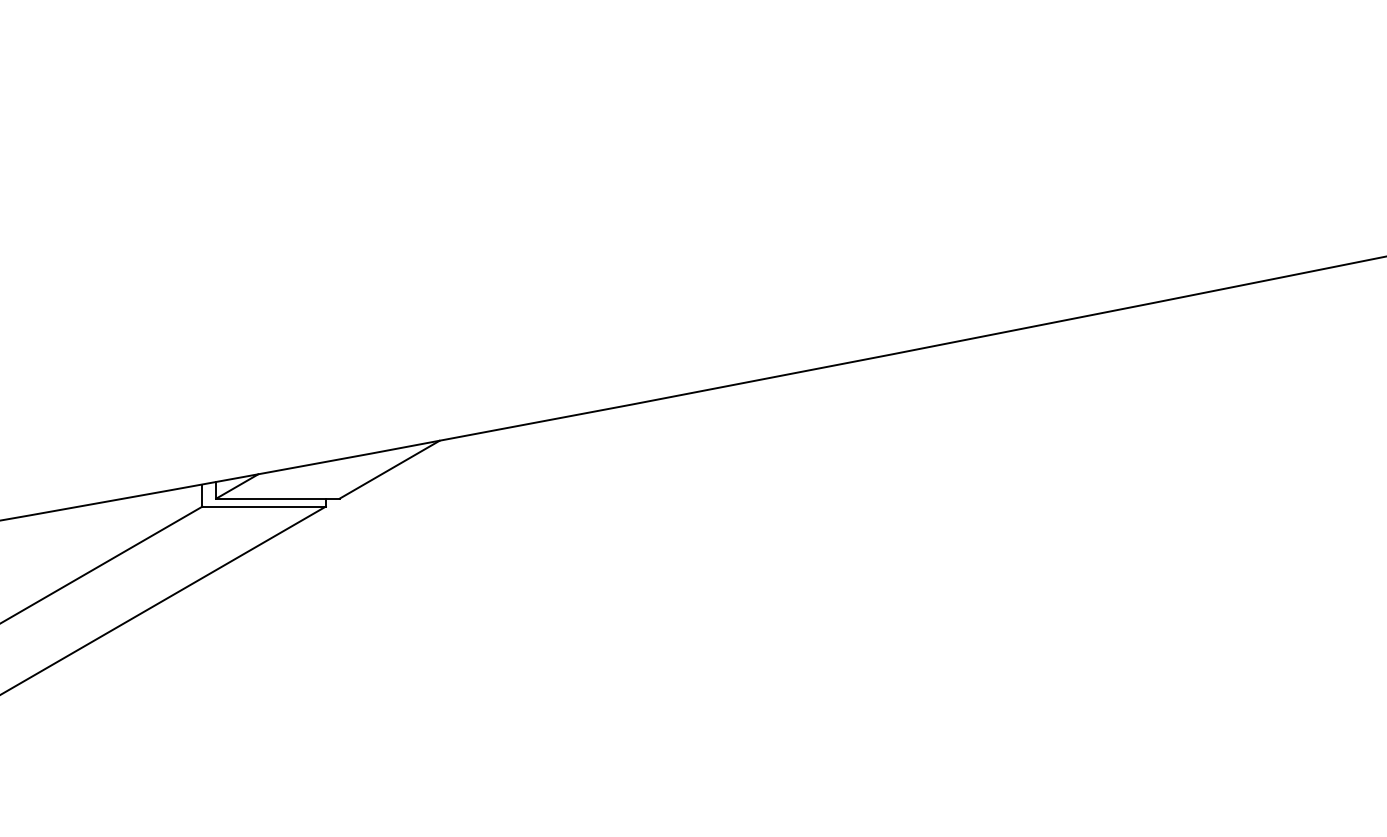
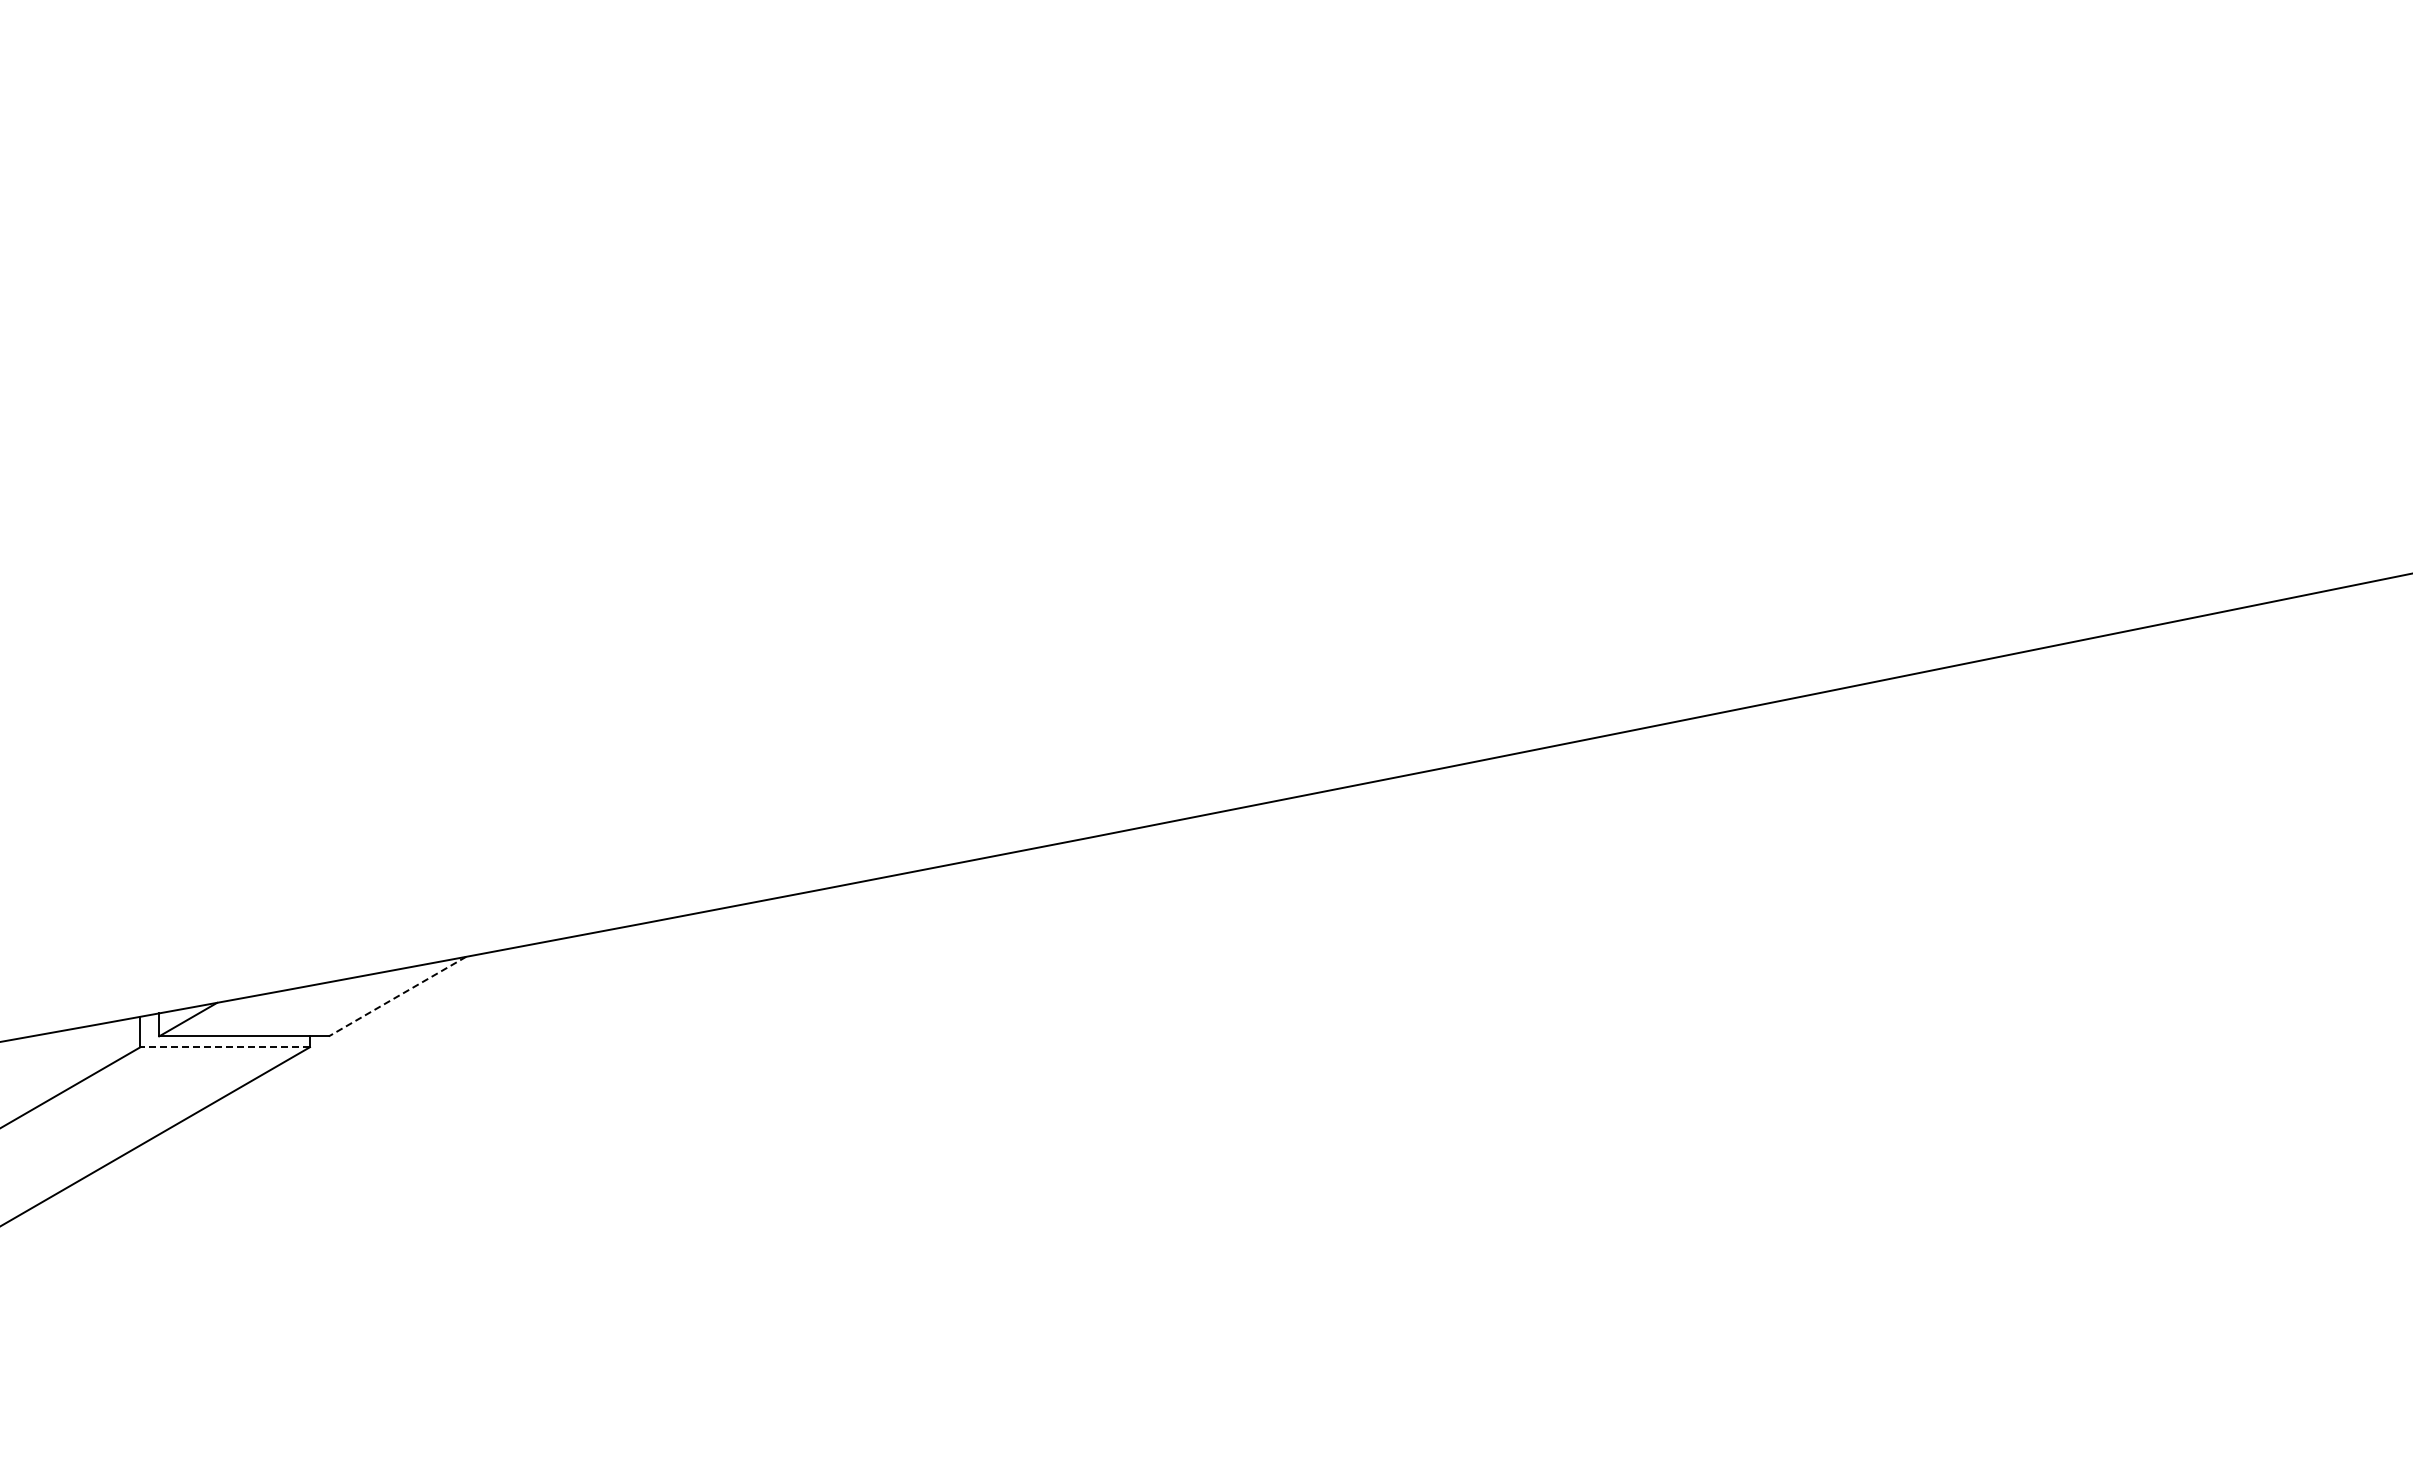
line: (389, 469) -> (397, 996), solid -> dashed
line: (264, 506) -> (225, 1047), solid -> dashed

